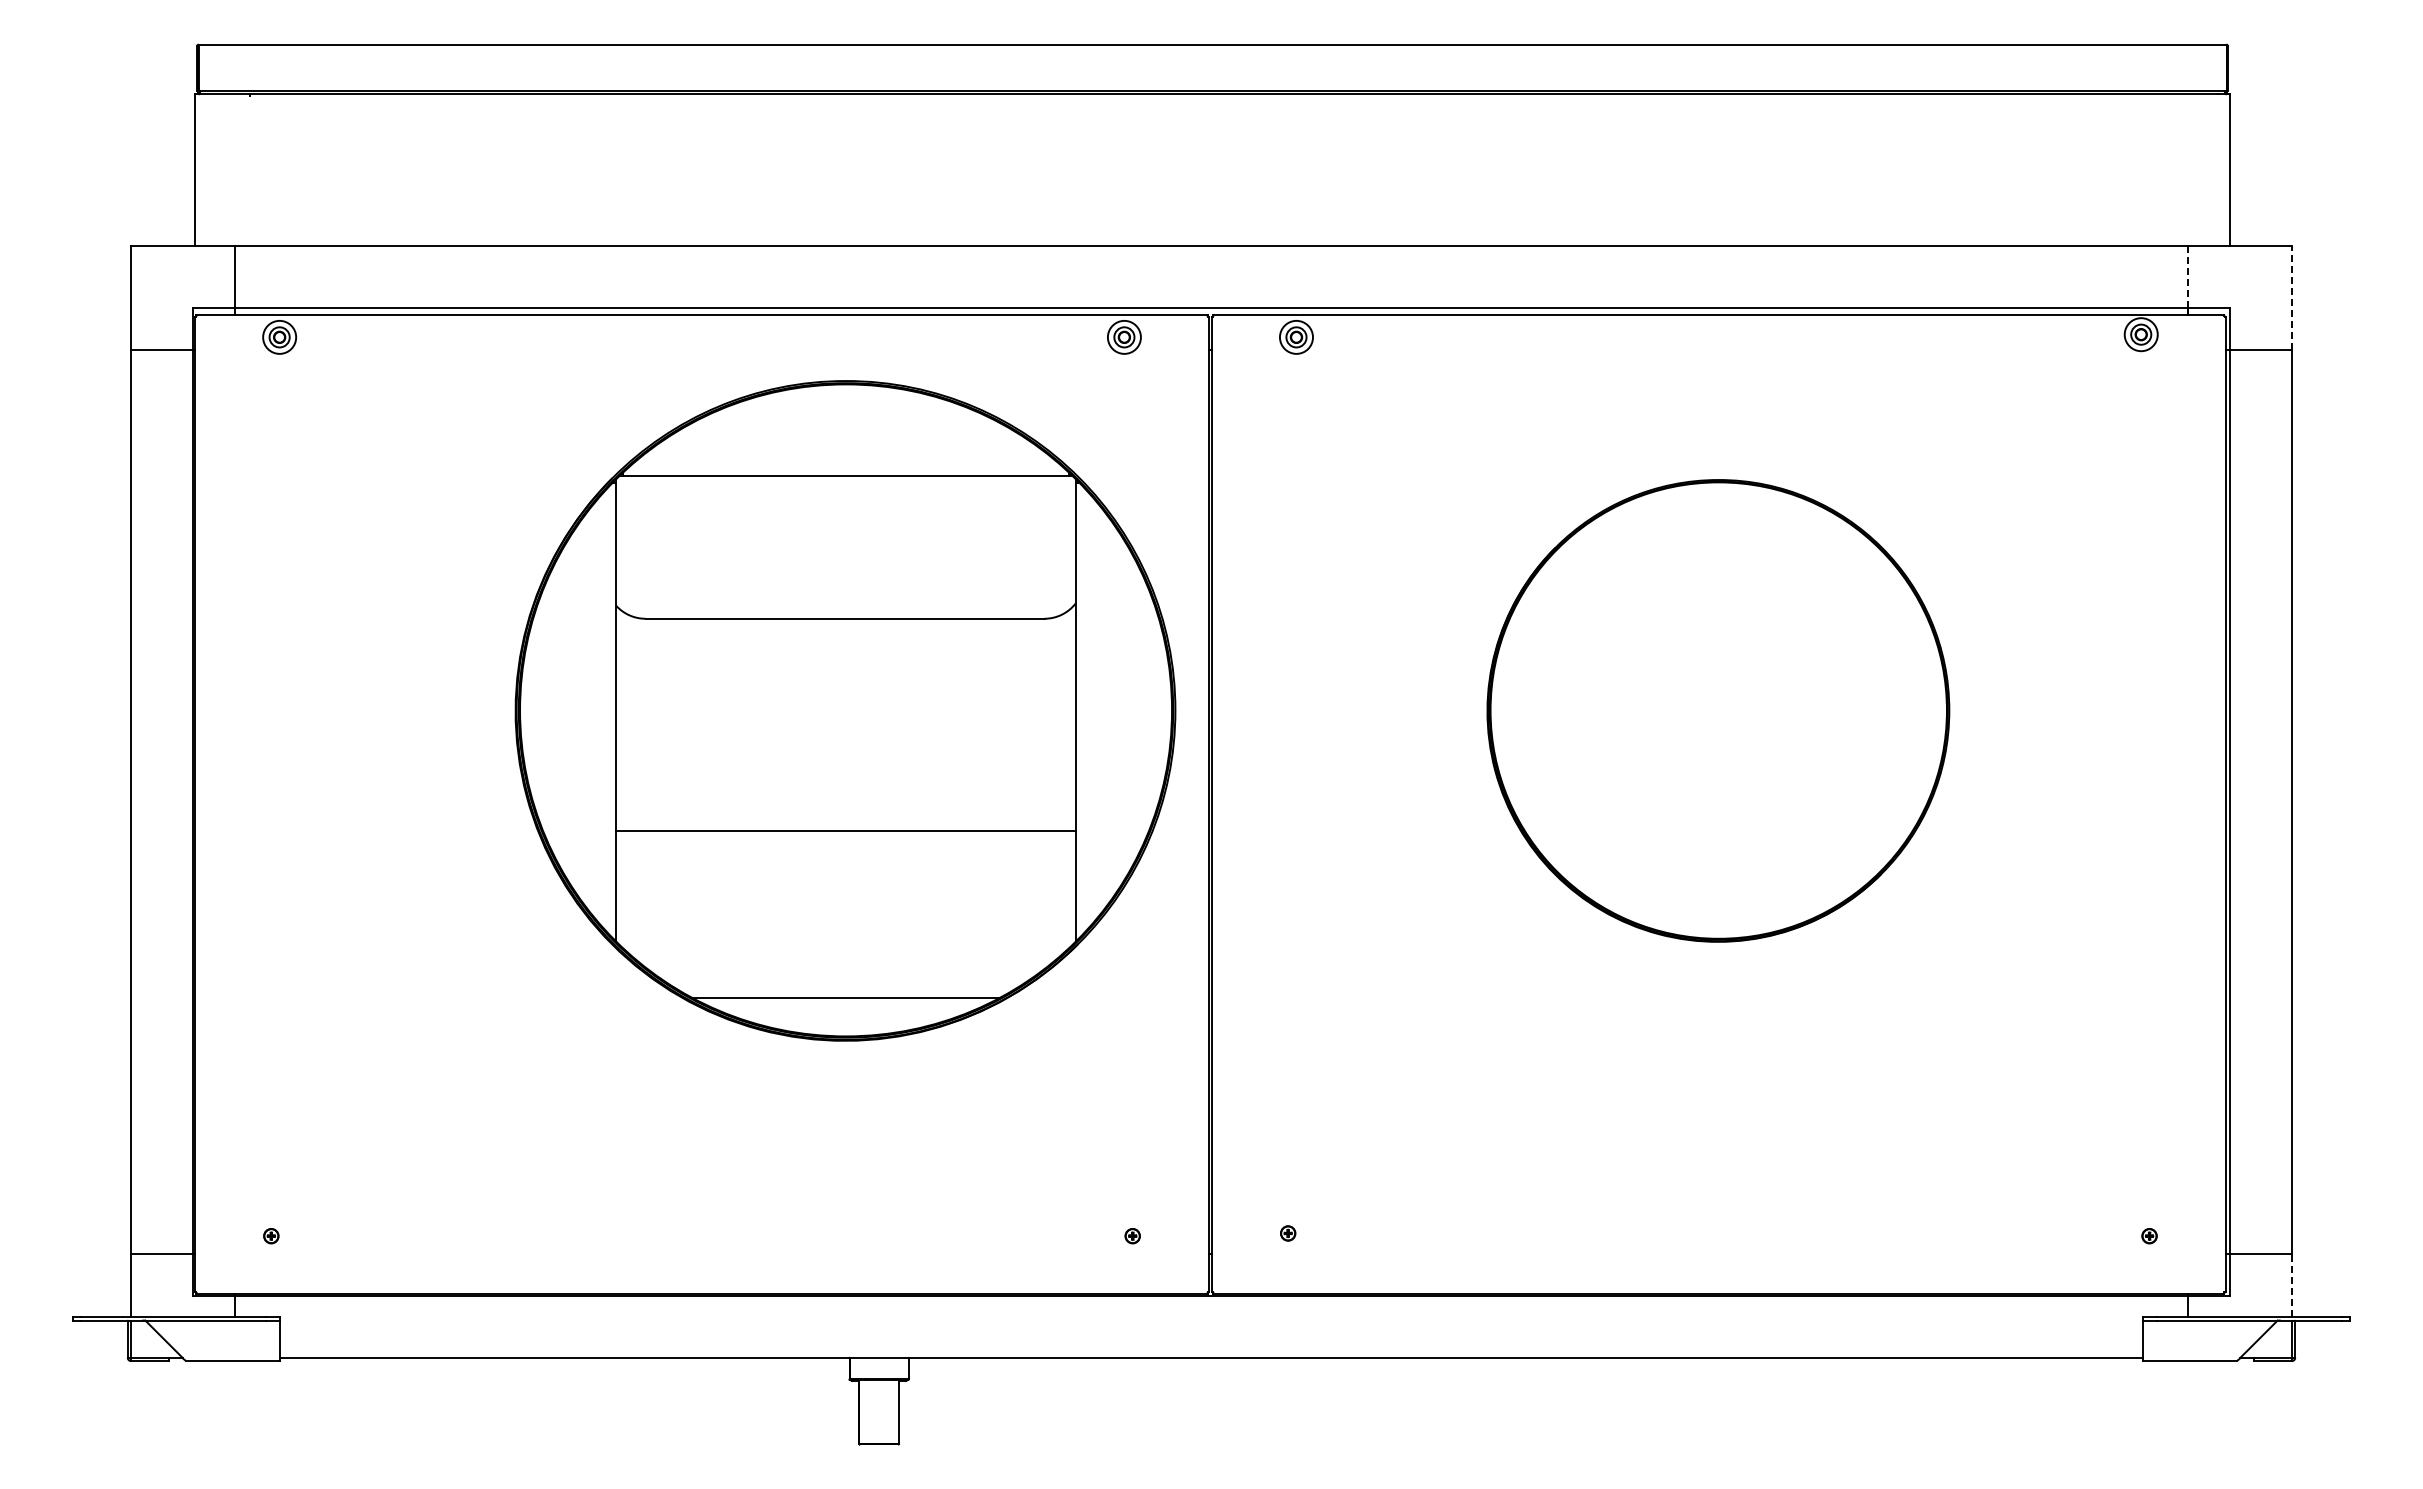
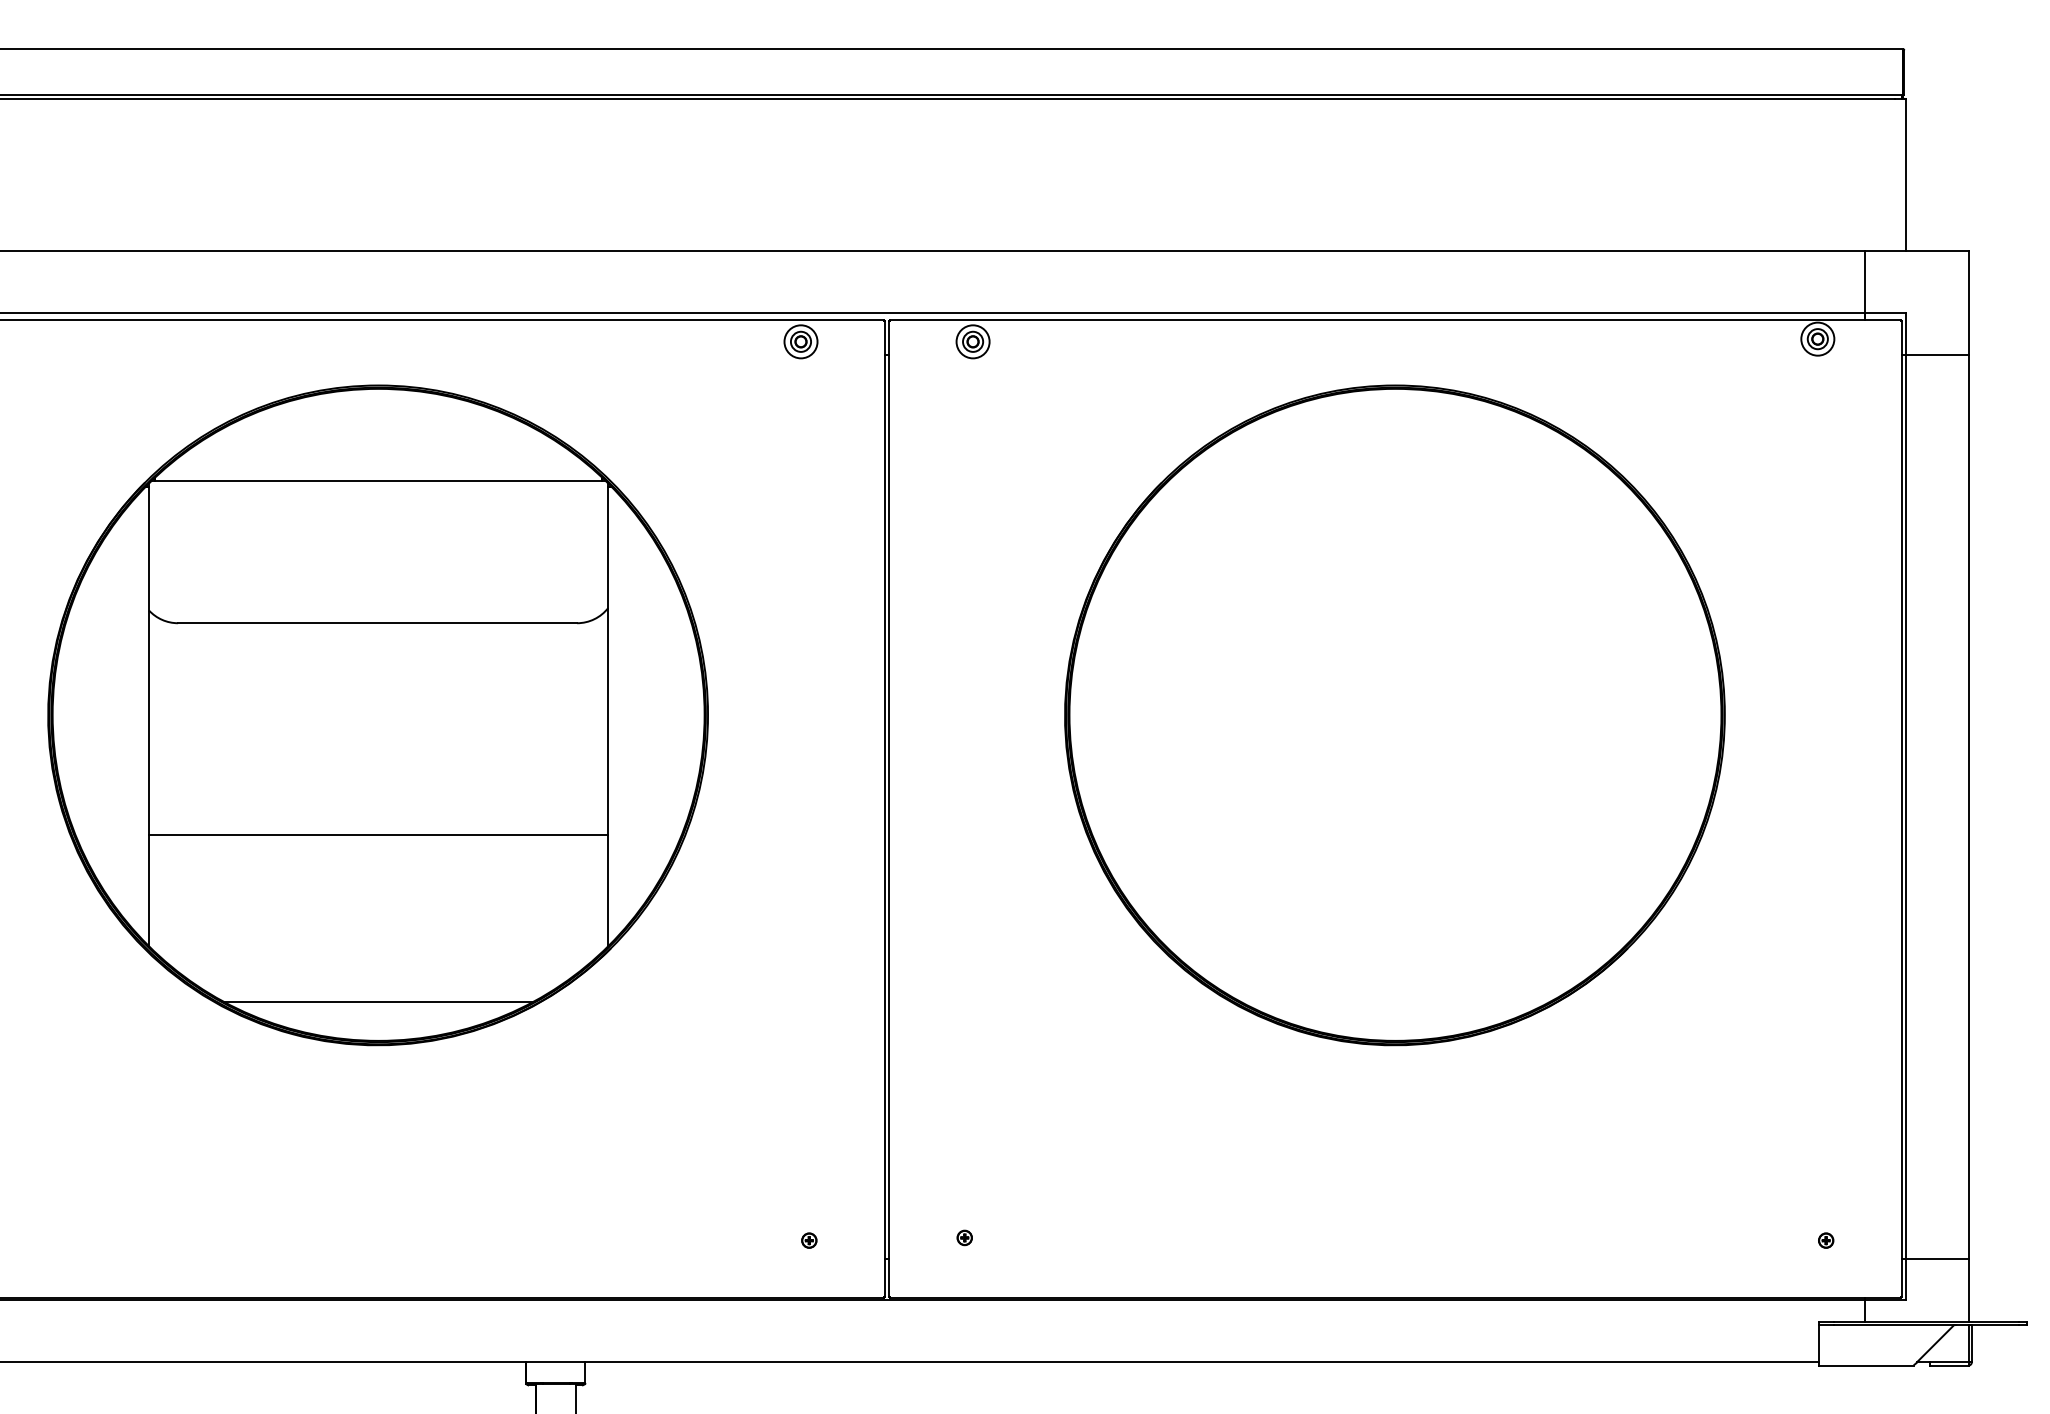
line: (2188, 277) -> (1865, 281), dashed -> solid
line: (2292, 298) -> (1969, 302), dashed -> solid
part: (845, 710) -> (378, 714), moved
part: (1718, 710) -> (1395, 714), size x1.43
line: (2292, 1285) -> (1969, 1289), dashed -> solid

